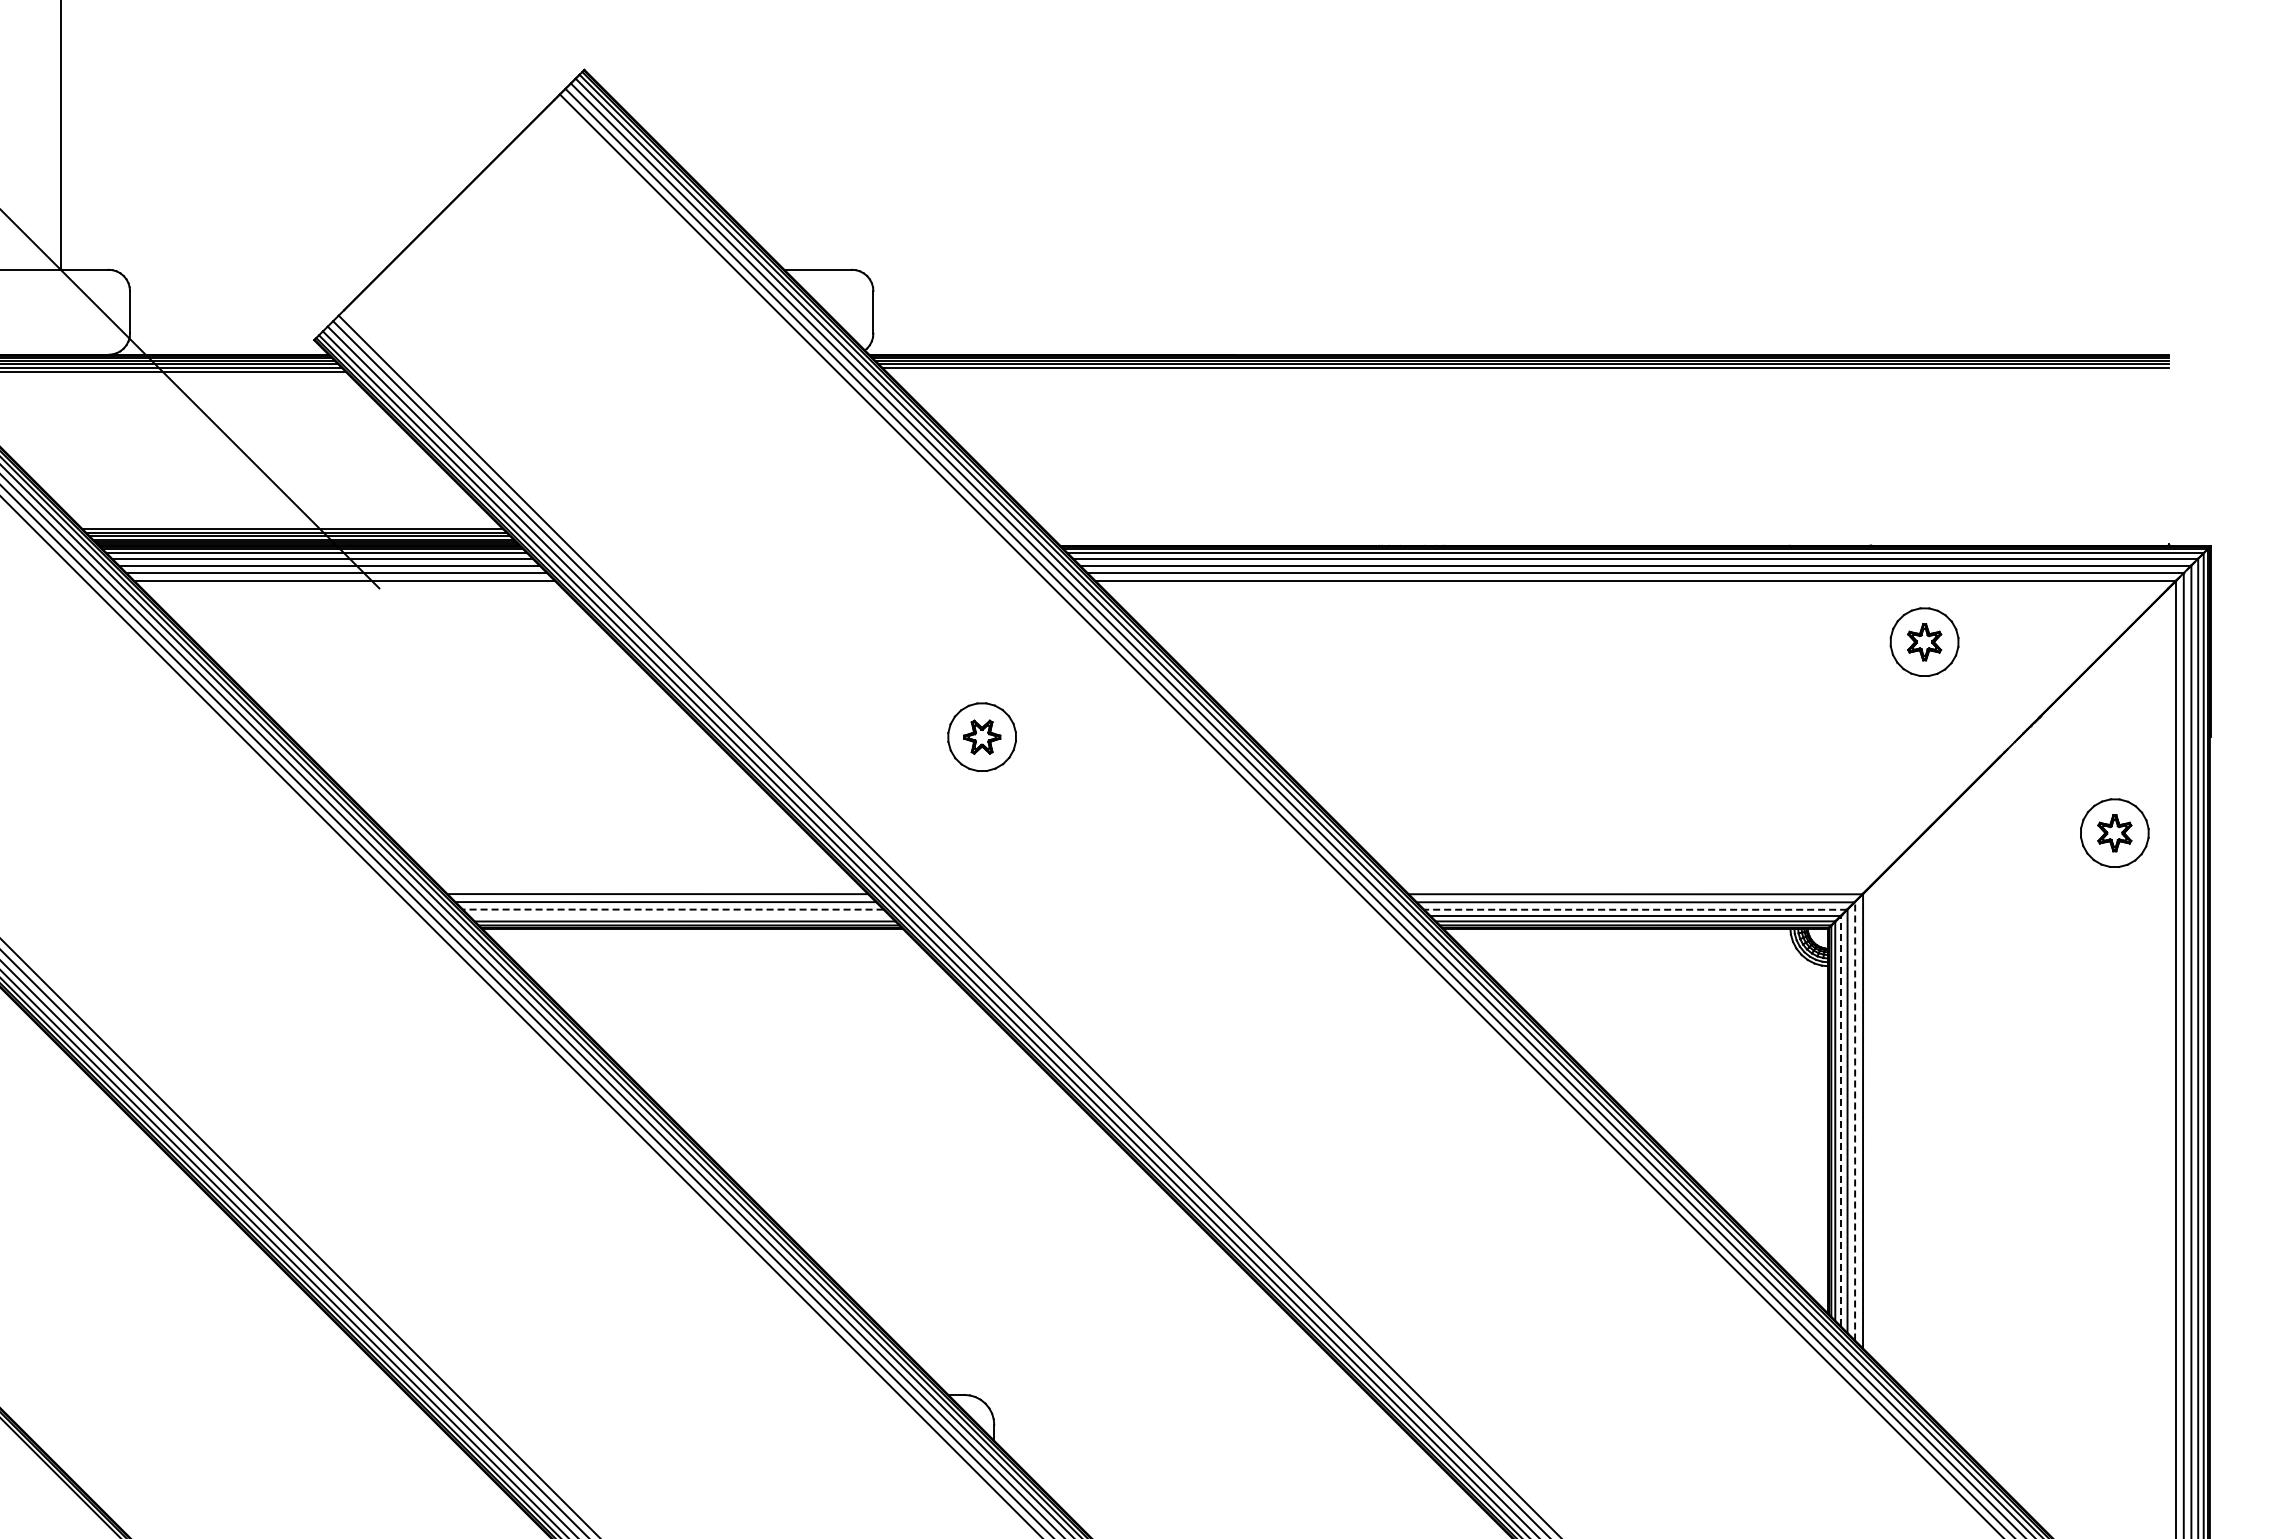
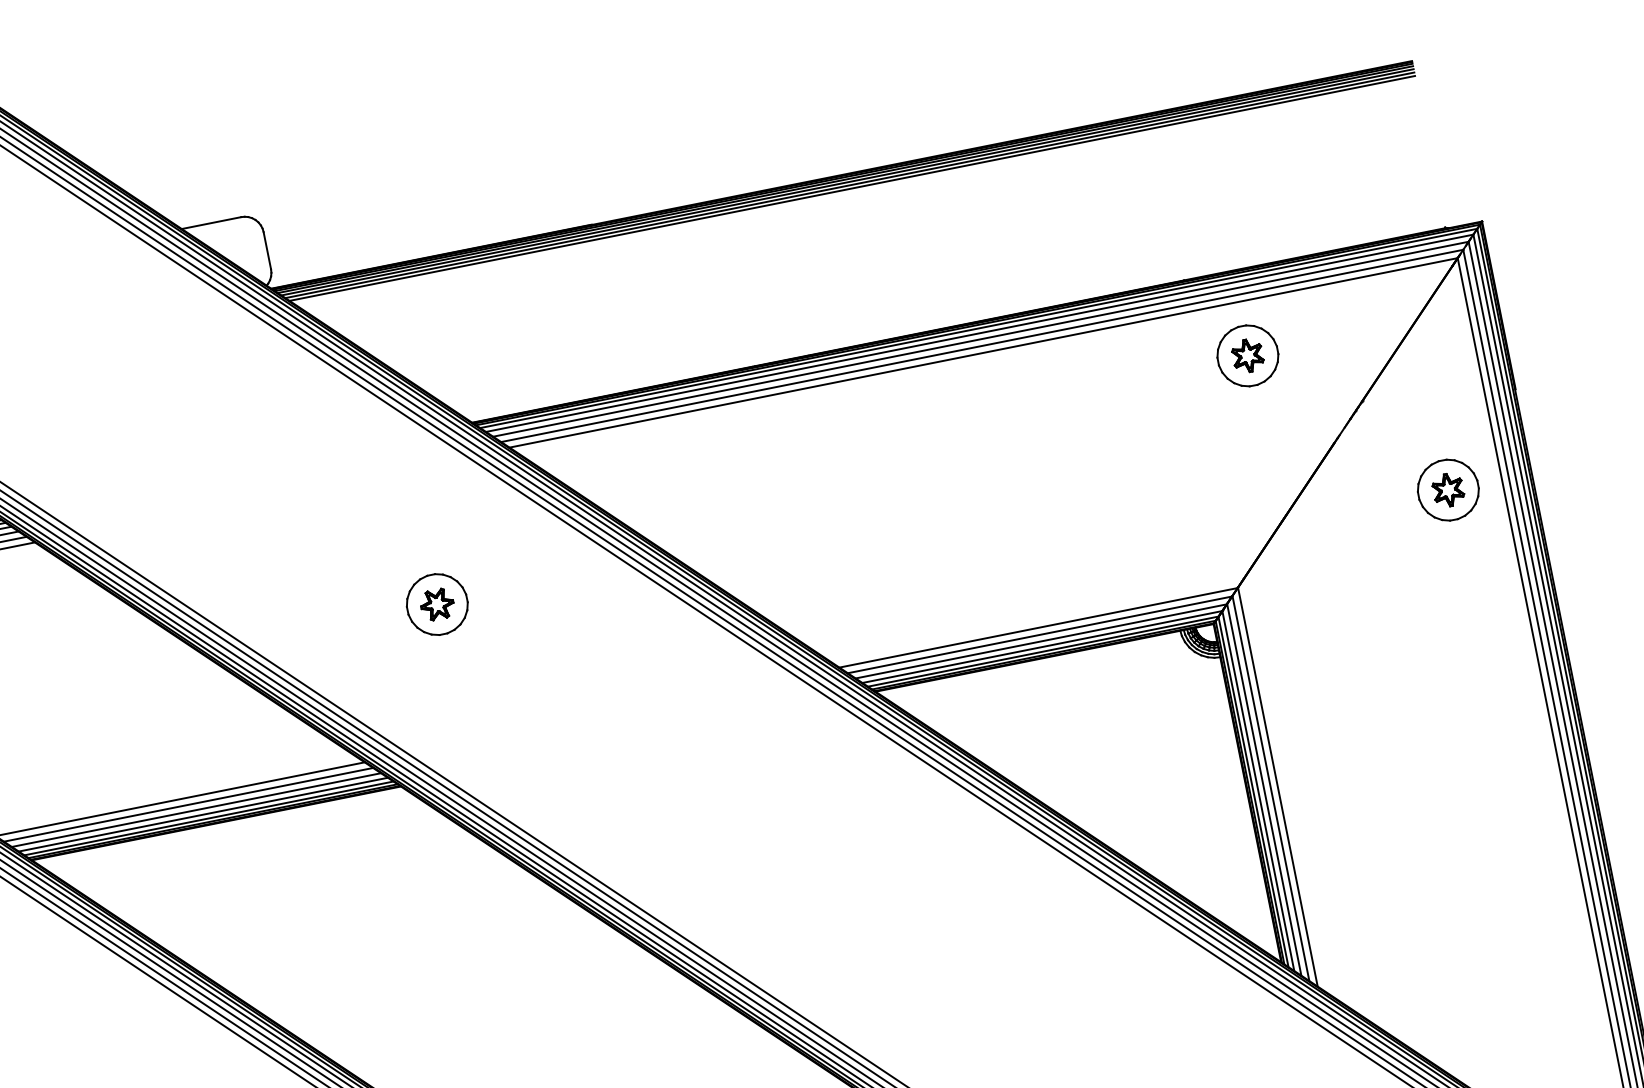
line: (1527, 372) -> (852, 188), added
line: (672, 909) -> (195, 810), dashed -> solid
line: (1635, 909) -> (1041, 641), dashed -> solid
line: (679, 916) -> (203, 815), added
line: (1840, 1120) -> (1257, 790), dashed -> solid
line: (1855, 1120) -> (1271, 787), dashed -> solid

